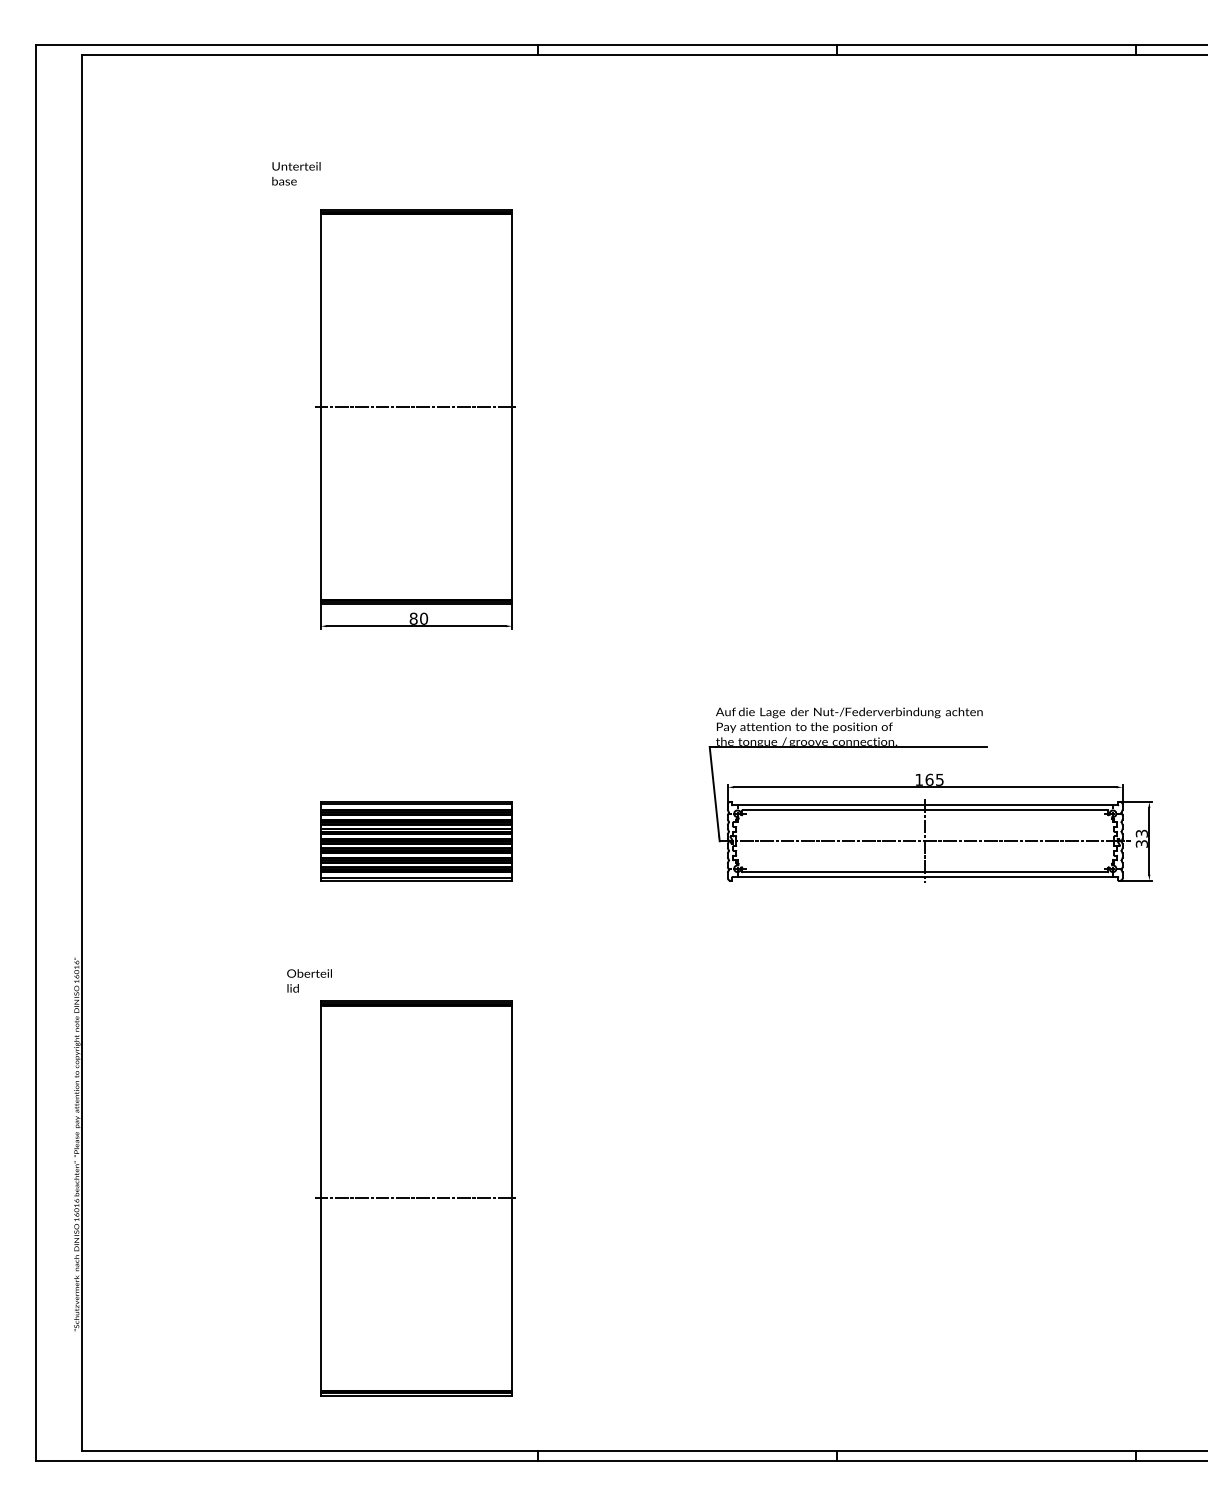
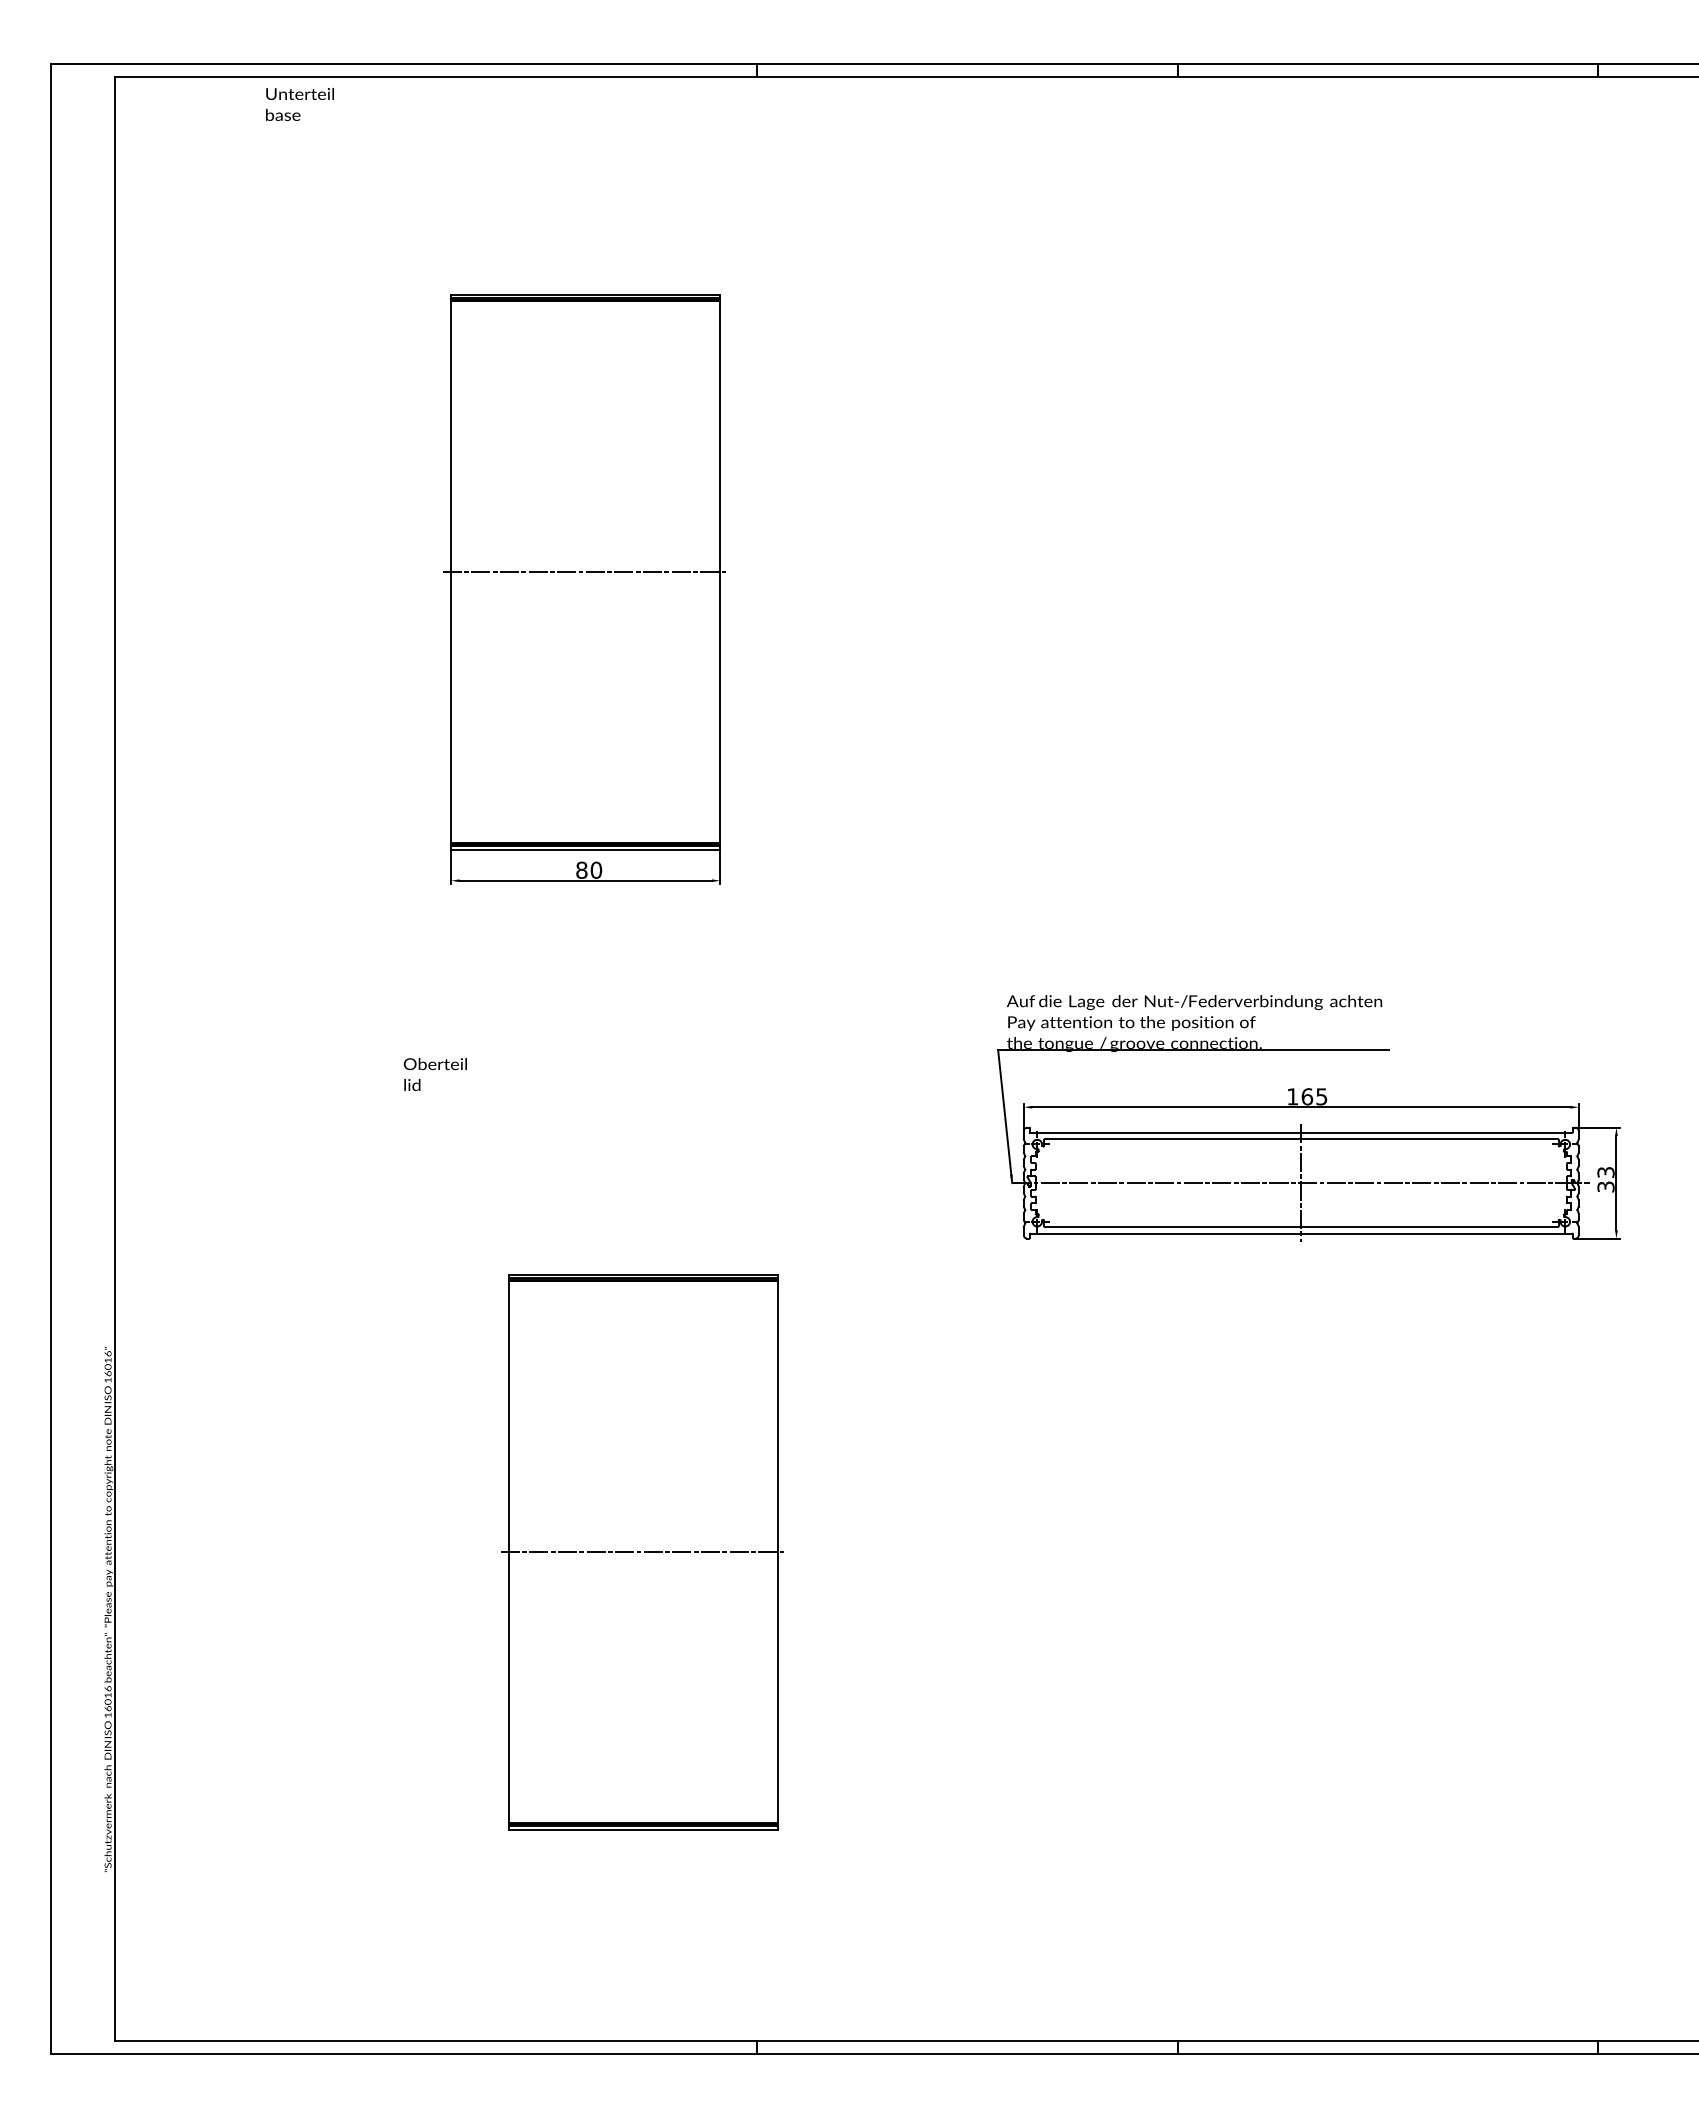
text: (296, 173) -> (299, 103), moved
part: (416, 841) -> (585, 1183), removed
text: (309, 980) -> (435, 1074), moved
part: (415, 1198) -> (642, 1552), moved

